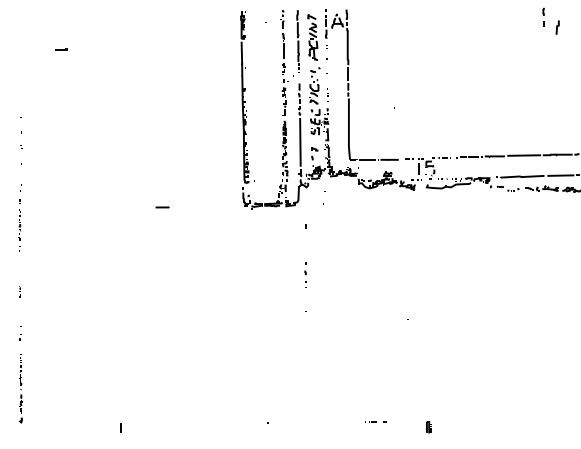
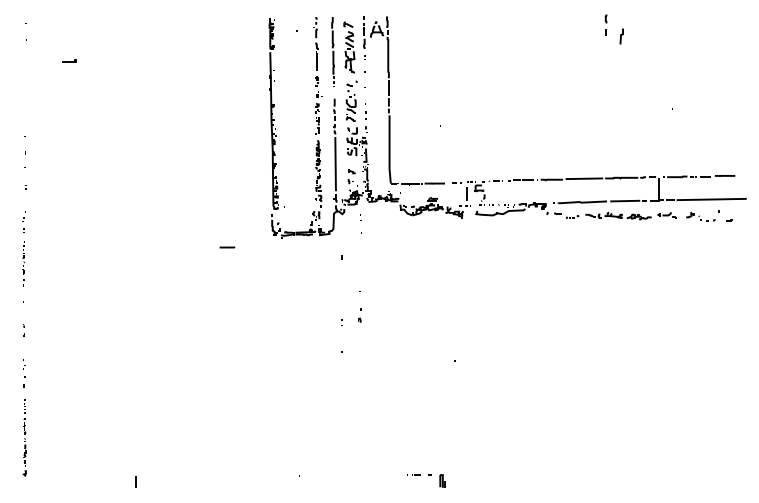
line: (162, 207) -> (227, 247), moved
part: (304, 268) -> (359, 315), moved
part: (20, 334) -> (24, 377), size x1.4
part: (428, 426) -> (442, 480), moved

